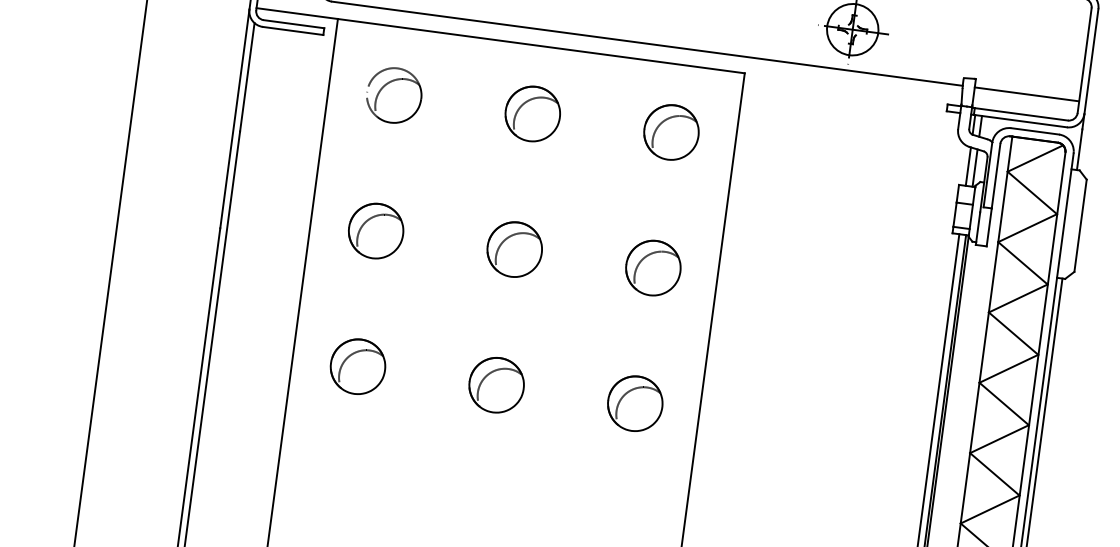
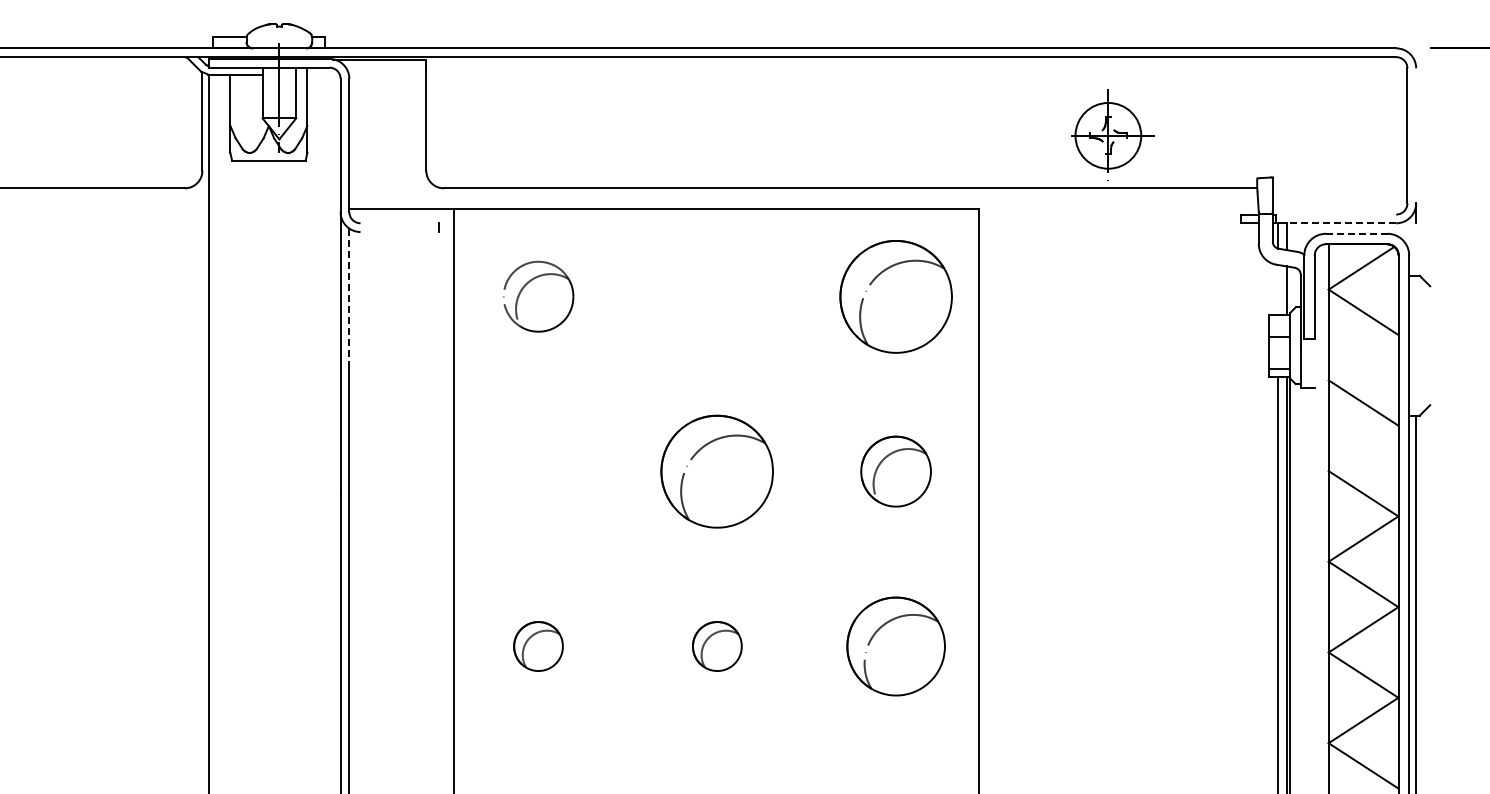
line: (293, 24) -> (399, 223), removed
line: (293, 31) -> (399, 232), removed
line: (1091, 61) -> (1416, 135), removed
line: (247, 77) -> (349, 298), solid -> dashed
line: (1026, 94) -> (1339, 188), removed
part: (533, 113) -> (717, 296), removed
line: (1021, 114) -> (1336, 214), removed
line: (1020, 121) -> (1336, 223), solid -> dashed
line: (1035, 131) -> (1356, 233), solid -> dashed
part: (671, 132) -> (895, 296), size x1.6
line: (1079, 149) -> (1416, 249), removed
line: (968, 166) -> (1278, 289), removed
line: (1080, 225) -> (1430, 345), removed
line: (989, 226) -> (1314, 362), removed
line: (1027, 227) -> (1363, 357), removed
part: (376, 231) -> (538, 471), removed
part: (514, 249) -> (717, 471), size x1.6
line: (1018, 298) -> (1363, 448), removed
part: (358, 366) -> (538, 646), size x0.7
part: (496, 385) -> (717, 646), size x0.7
part: (634, 403) -> (895, 646), size x1.4

